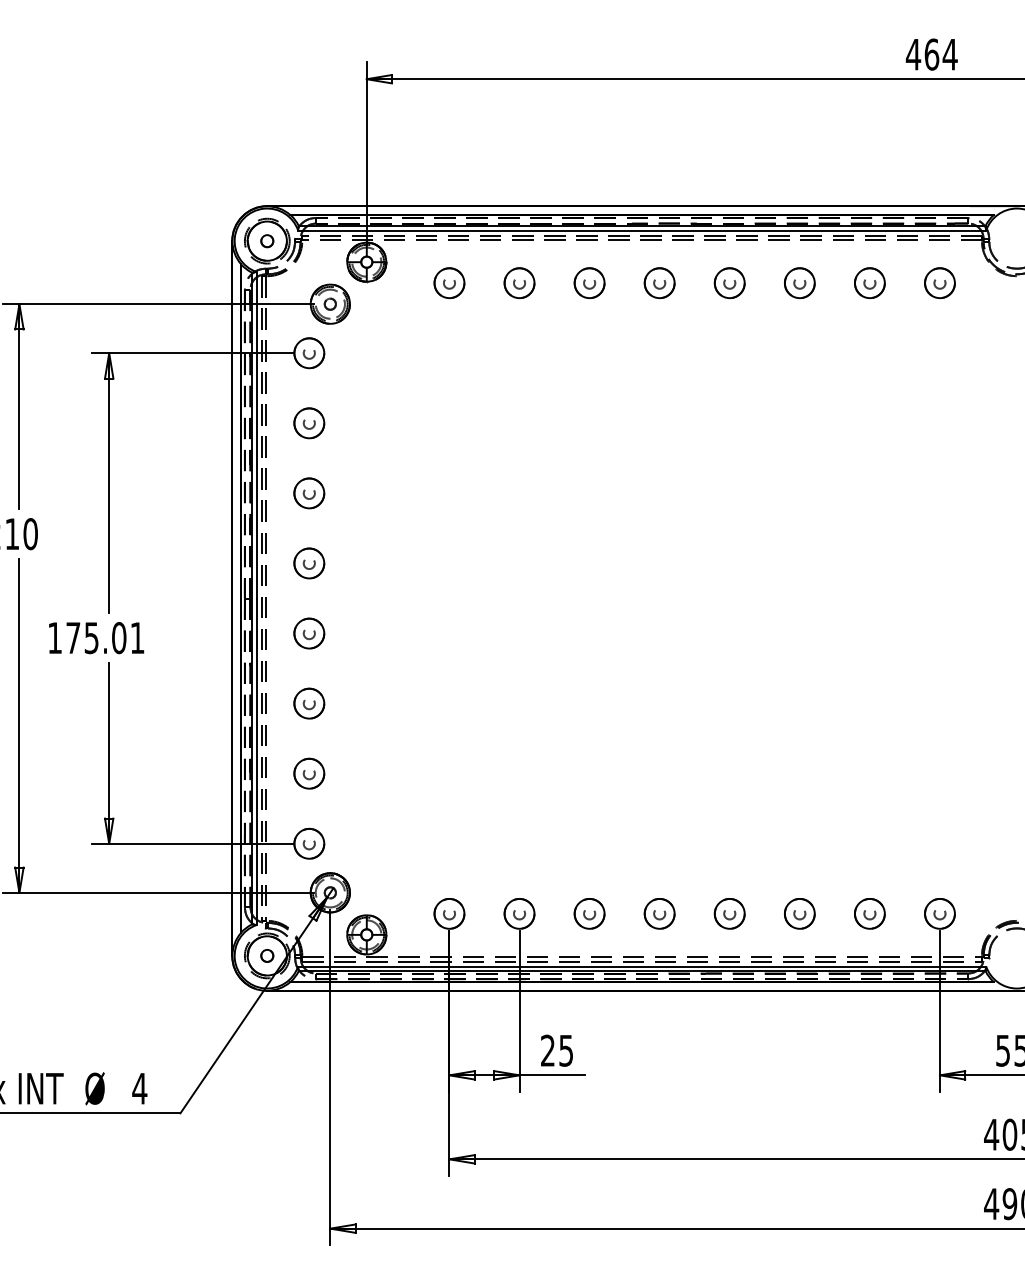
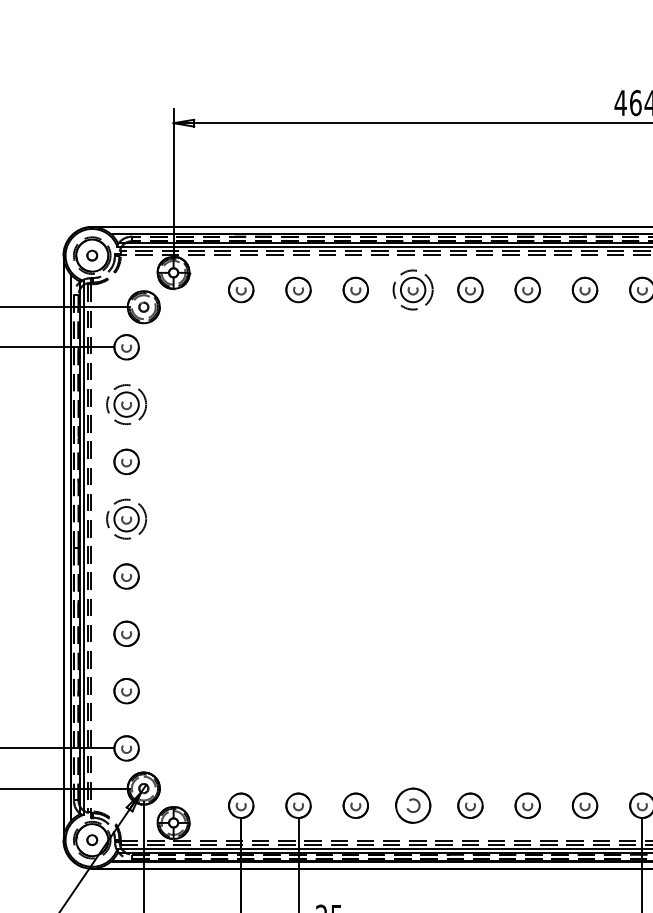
circle: (659, 283) -> (412, 290), size x1.6
circle: (309, 423) -> (126, 404), size x1.6
circle: (309, 563) -> (126, 519), size x1.6
part: (659, 913) -> (412, 805), size x1.4

